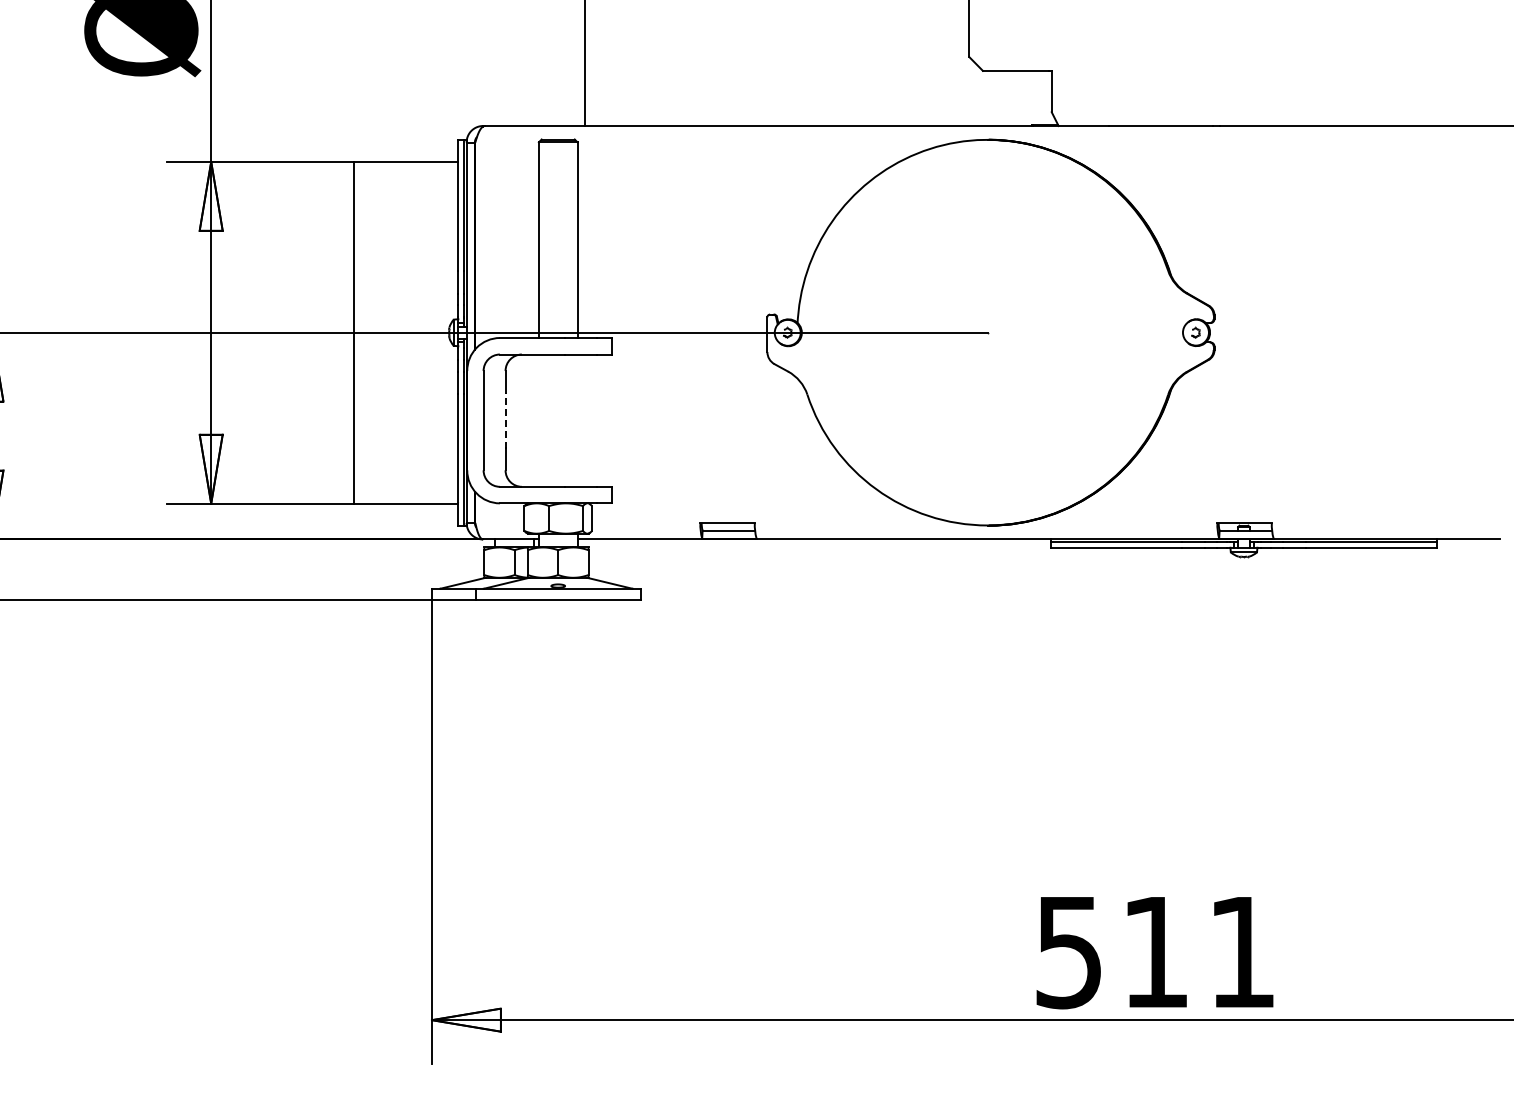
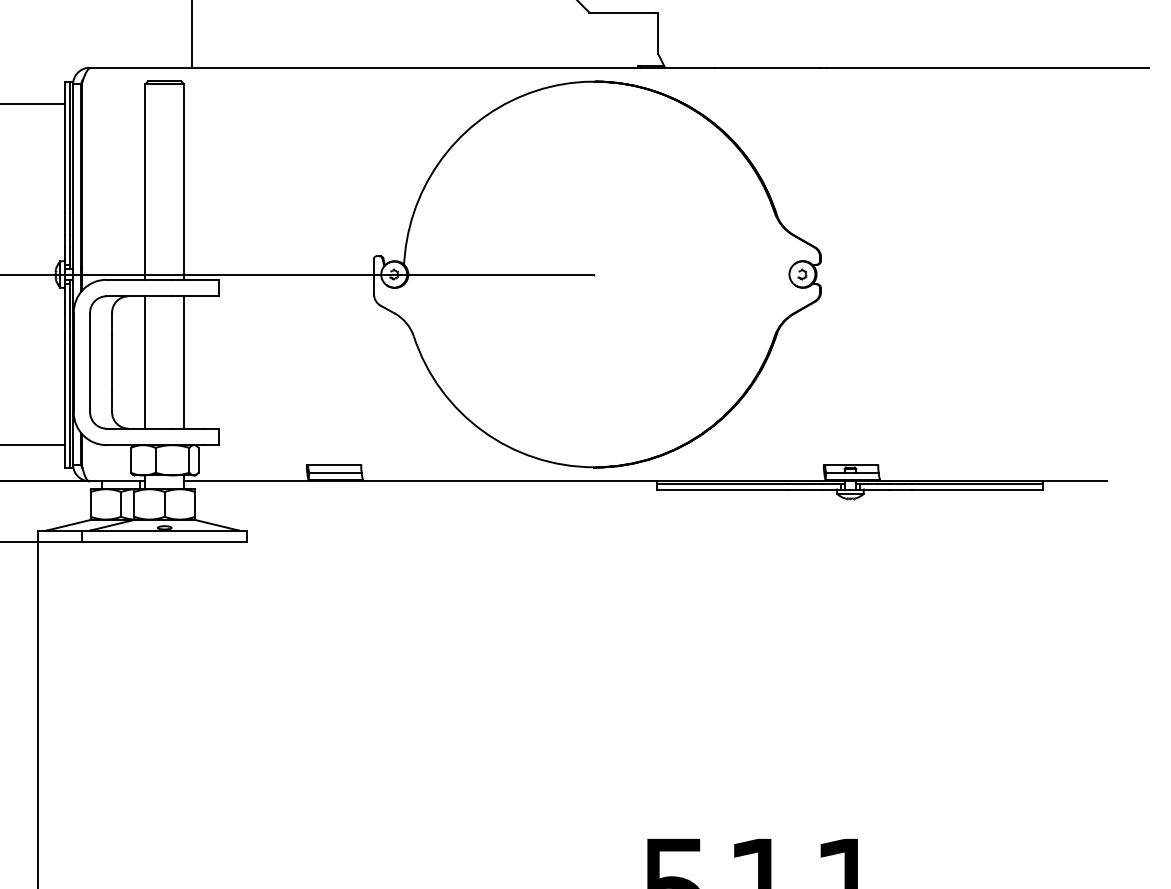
line: (505, 420) -> (112, 362), dashed -> solid
line: (538, 420) -> (145, 362), added
line: (577, 420) -> (184, 362), added

